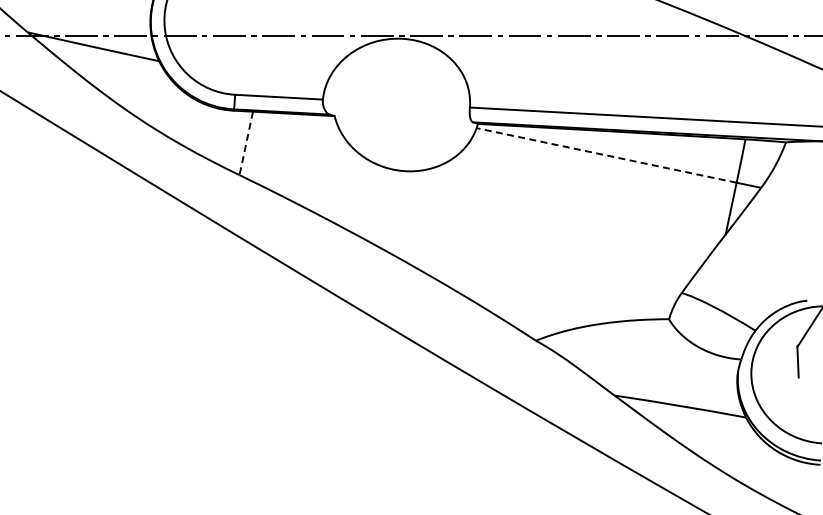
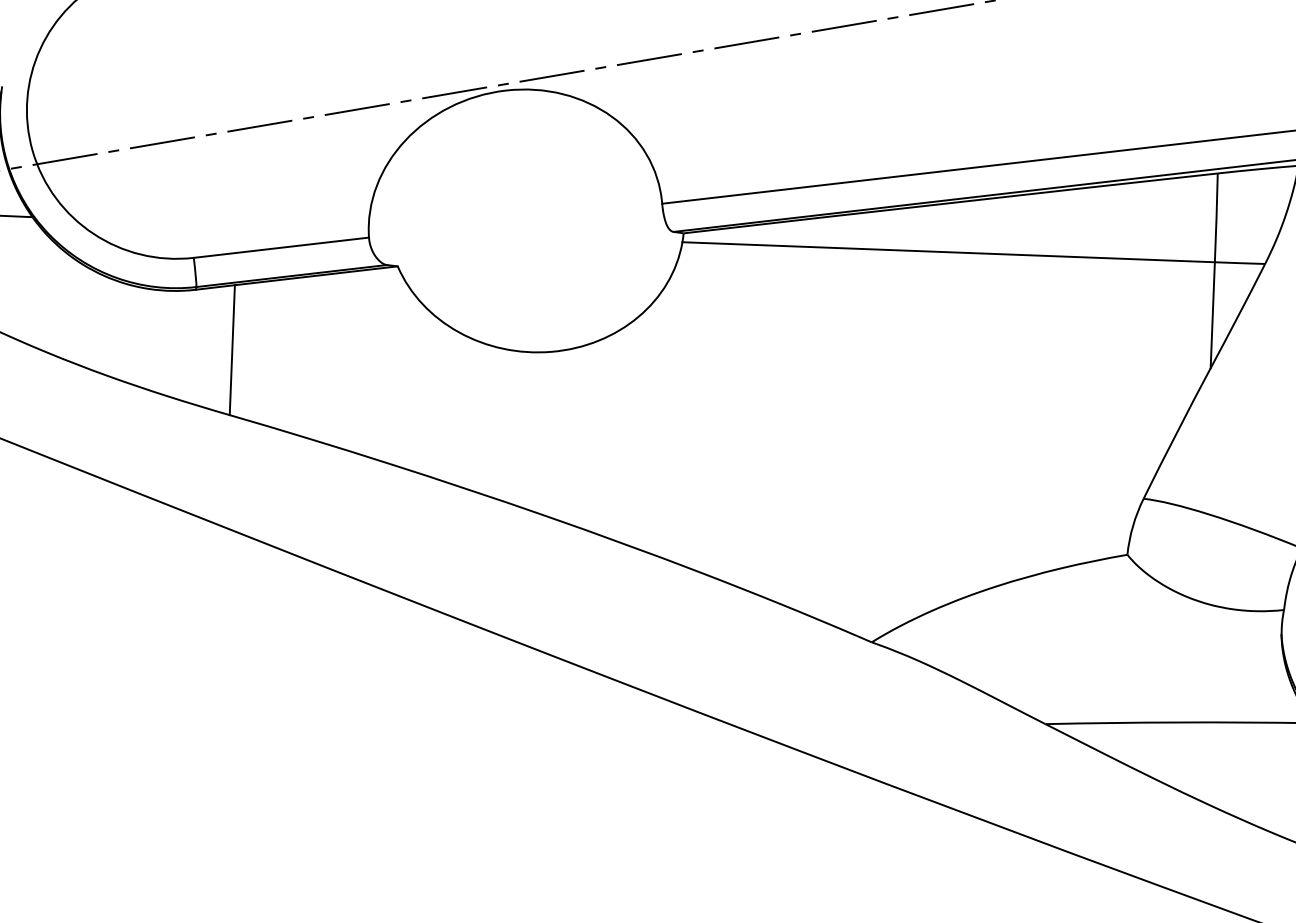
line: (246, 143) -> (232, 350), dashed -> solid
line: (606, 155) -> (948, 252), dashed -> solid

